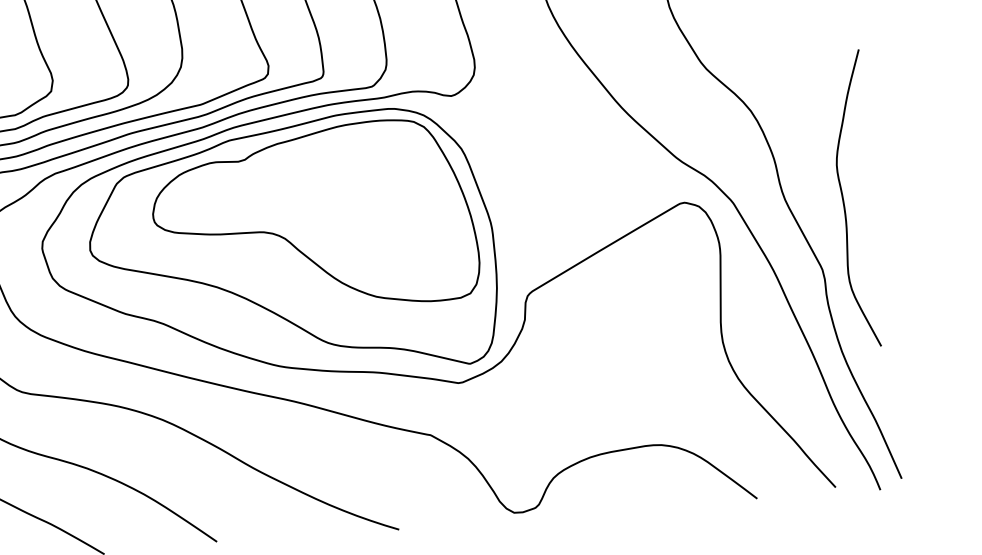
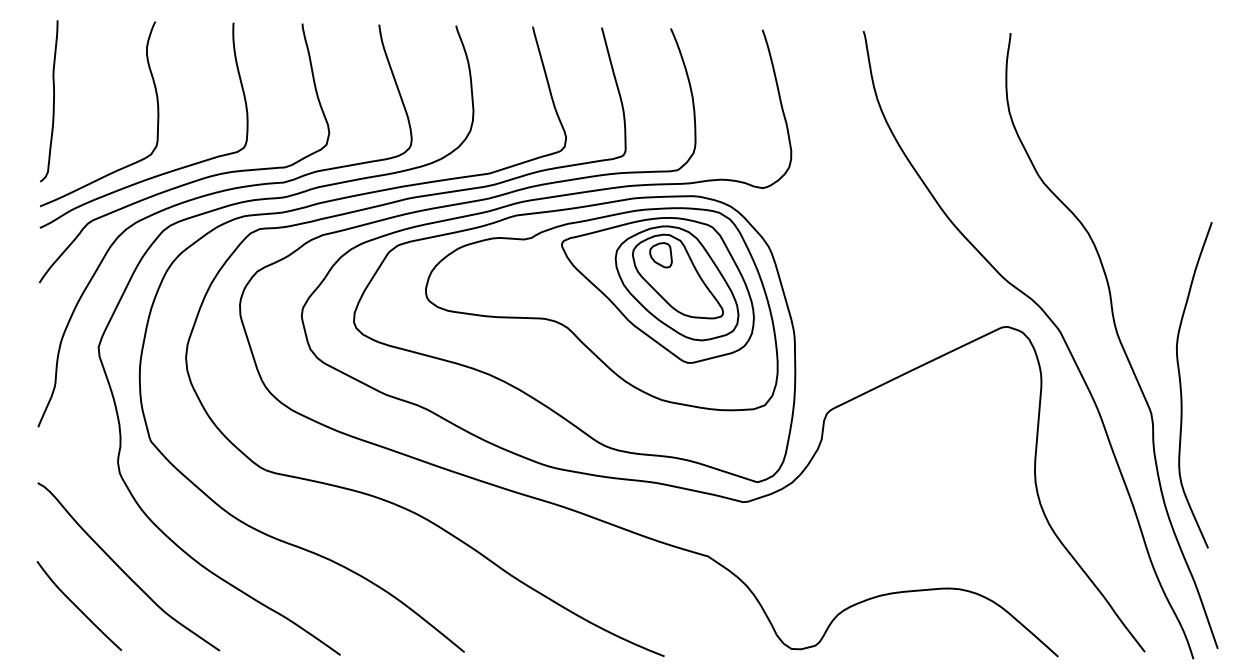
part: (363, 197) -> (657, 290), added
curve: (844, 200) -> (1181, 385), moved

